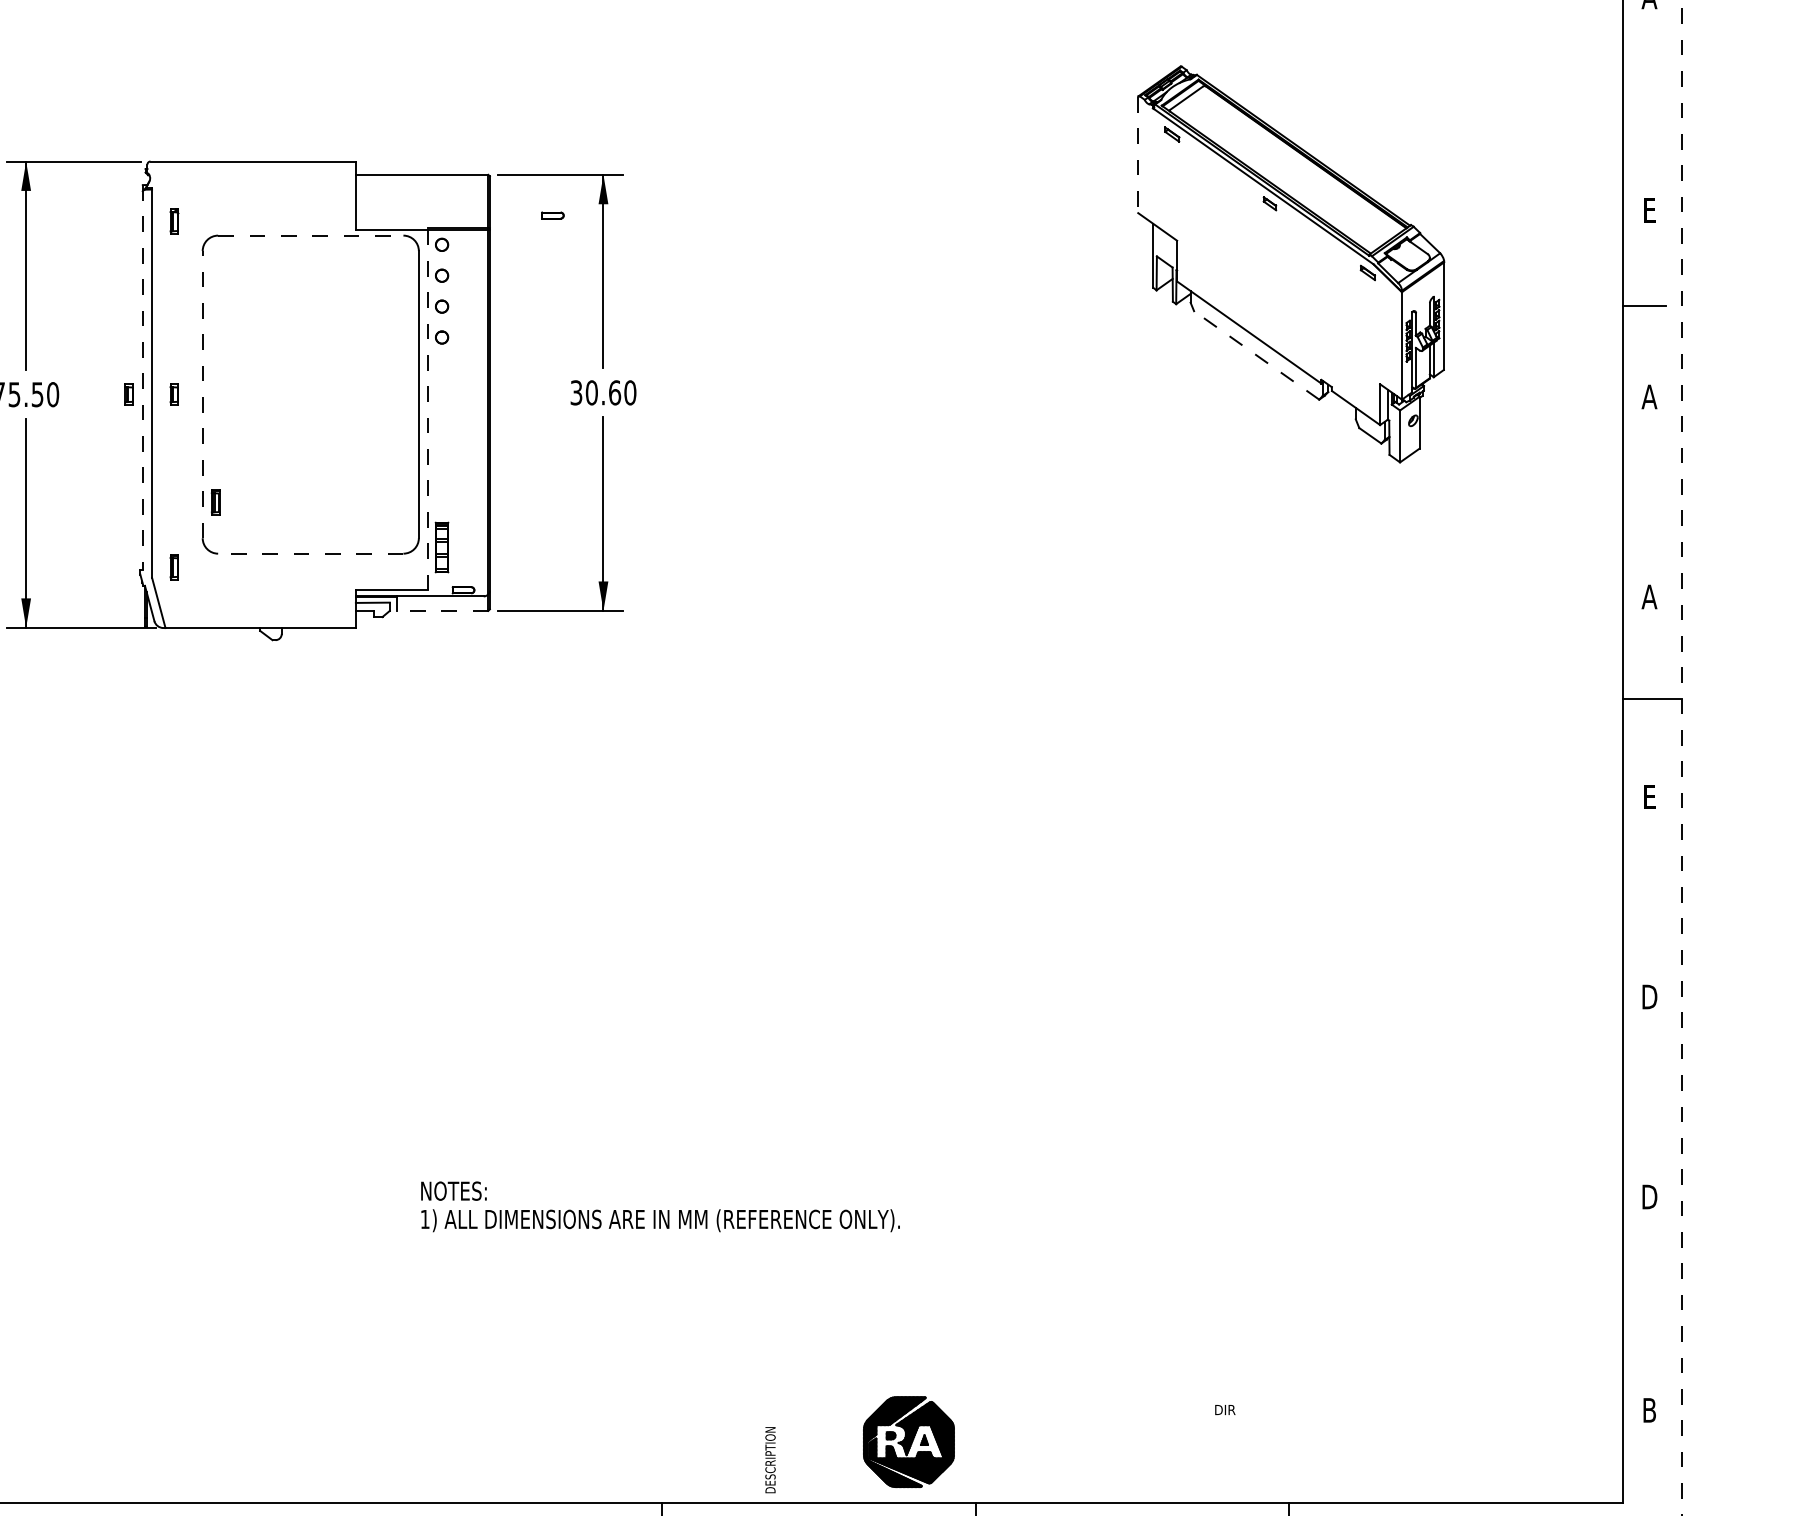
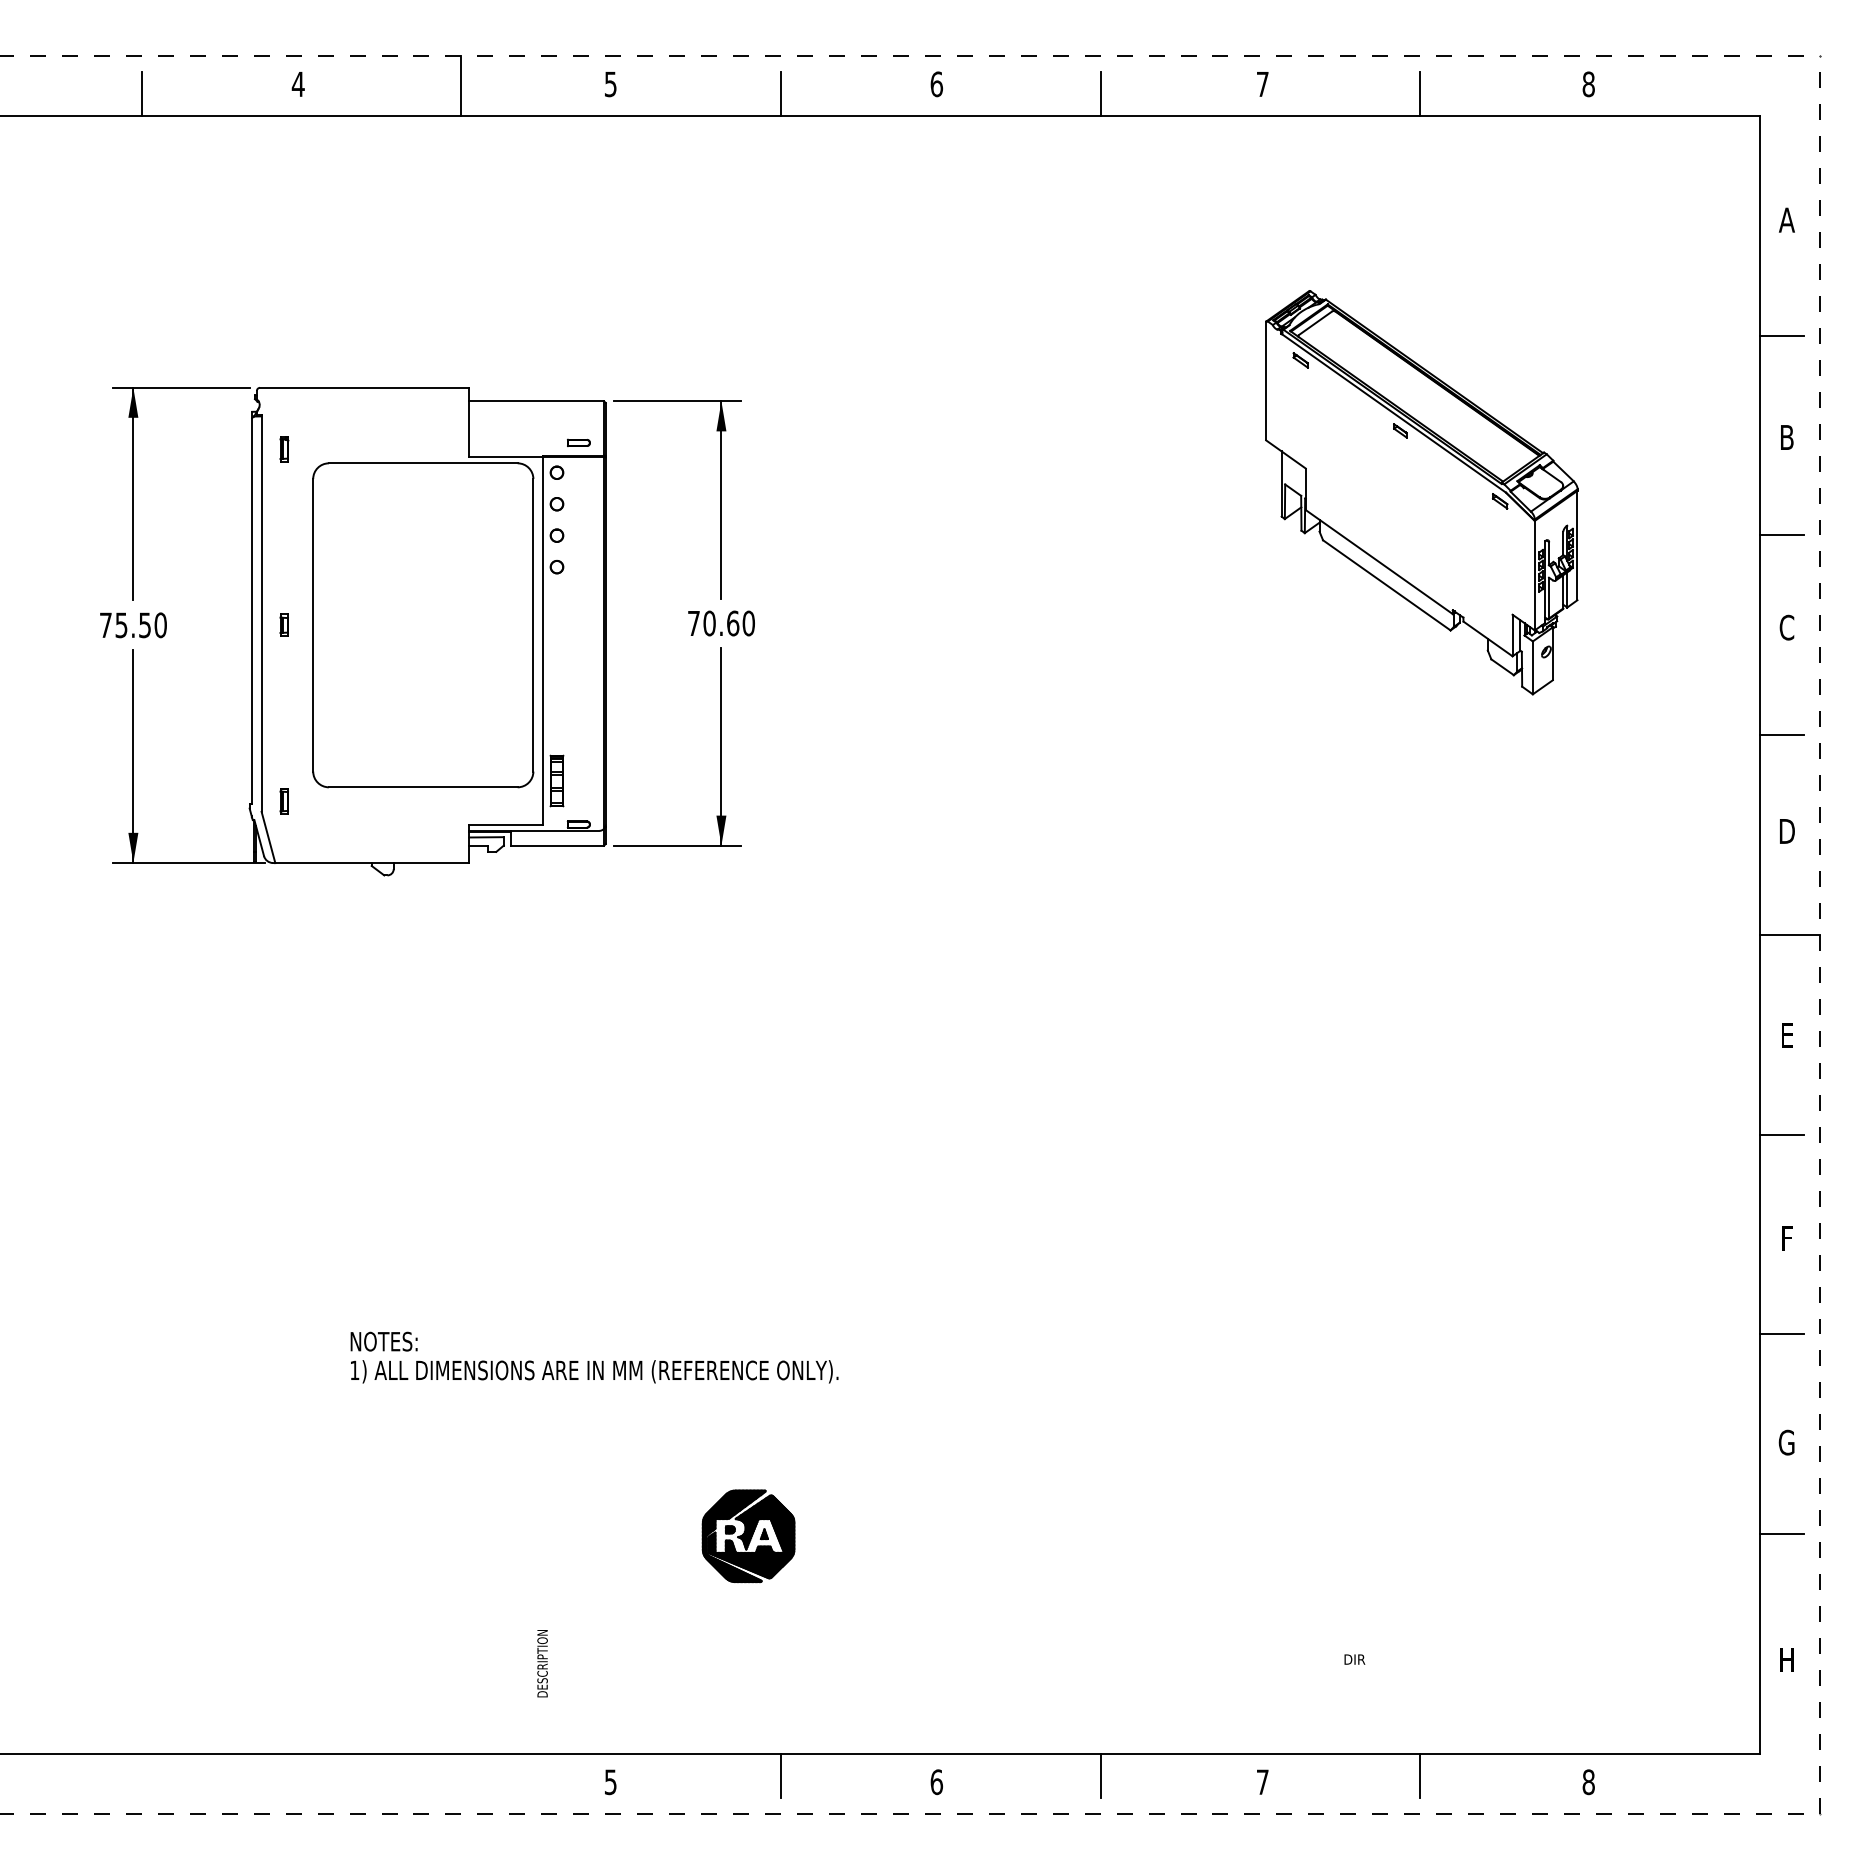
line: (1644, 110) -> (1781, 335), added
line: (1138, 155) -> (1266, 381), dashed -> solid
text: (1650, 210) -> (1787, 437), E -> B
part: (552, 215) -> (578, 442), moved
line: (310, 235) -> (423, 463), dashed -> solid
line: (1256, 355) -> (1386, 585), dashed -> solid
line: (143, 378) -> (252, 608), dashed -> solid
text: (576, 392) -> (693, 623), 30.60 -> 70.60
part: (128, 393) -> (237, 624), removed
line: (202, 393) -> (313, 624), dashed -> solid
text: (1649, 396) -> (1786, 627), A -> C
line: (427, 409) -> (542, 640), dashed -> solid
part: (214, 502) -> (325, 735), removed
line: (1644, 502) -> (1781, 735), added
line: (310, 553) -> (422, 787), dashed -> solid
text: (1649, 597) -> (1786, 831), A -> D
line: (442, 610) -> (557, 845), dashed -> solid
line: (1644, 894) -> (1781, 1134), added
text: (1650, 996) -> (1787, 1238), D -> F
line: (1644, 1090) -> (1781, 1334), added
text: (1649, 1196) -> (1786, 1442), D -> G
text: (660, 1206) -> (594, 1357), moved
line: (1644, 1287) -> (1781, 1534), added
text: (1649, 1409) -> (1786, 1659), B -> H
part: (908, 1442) -> (748, 1536), moved
text: (770, 1459) -> (542, 1663), moved

